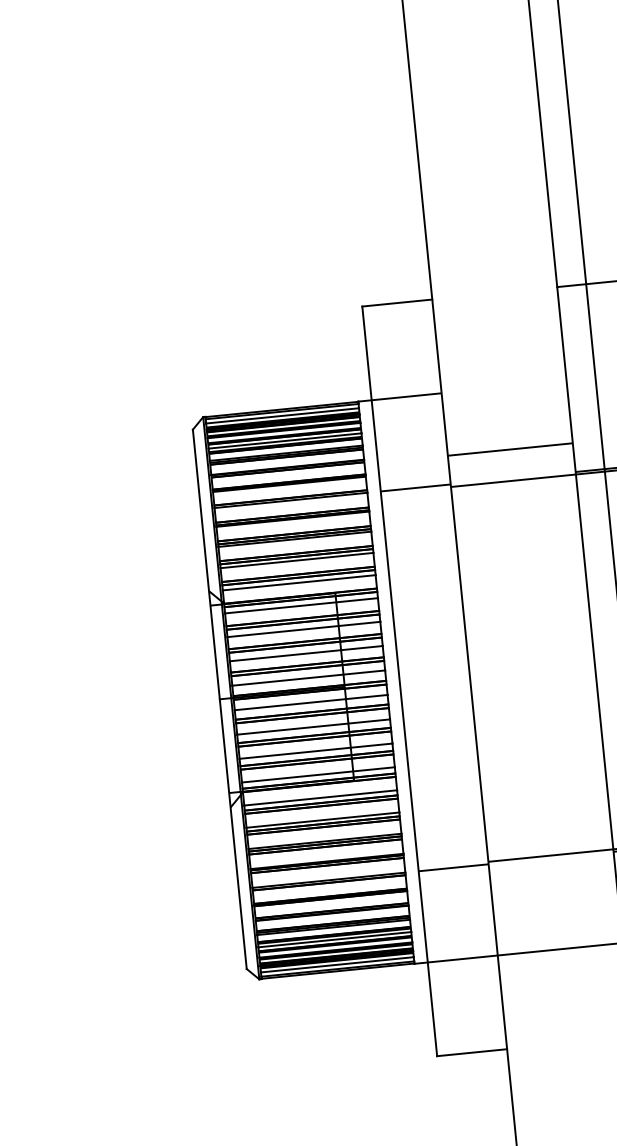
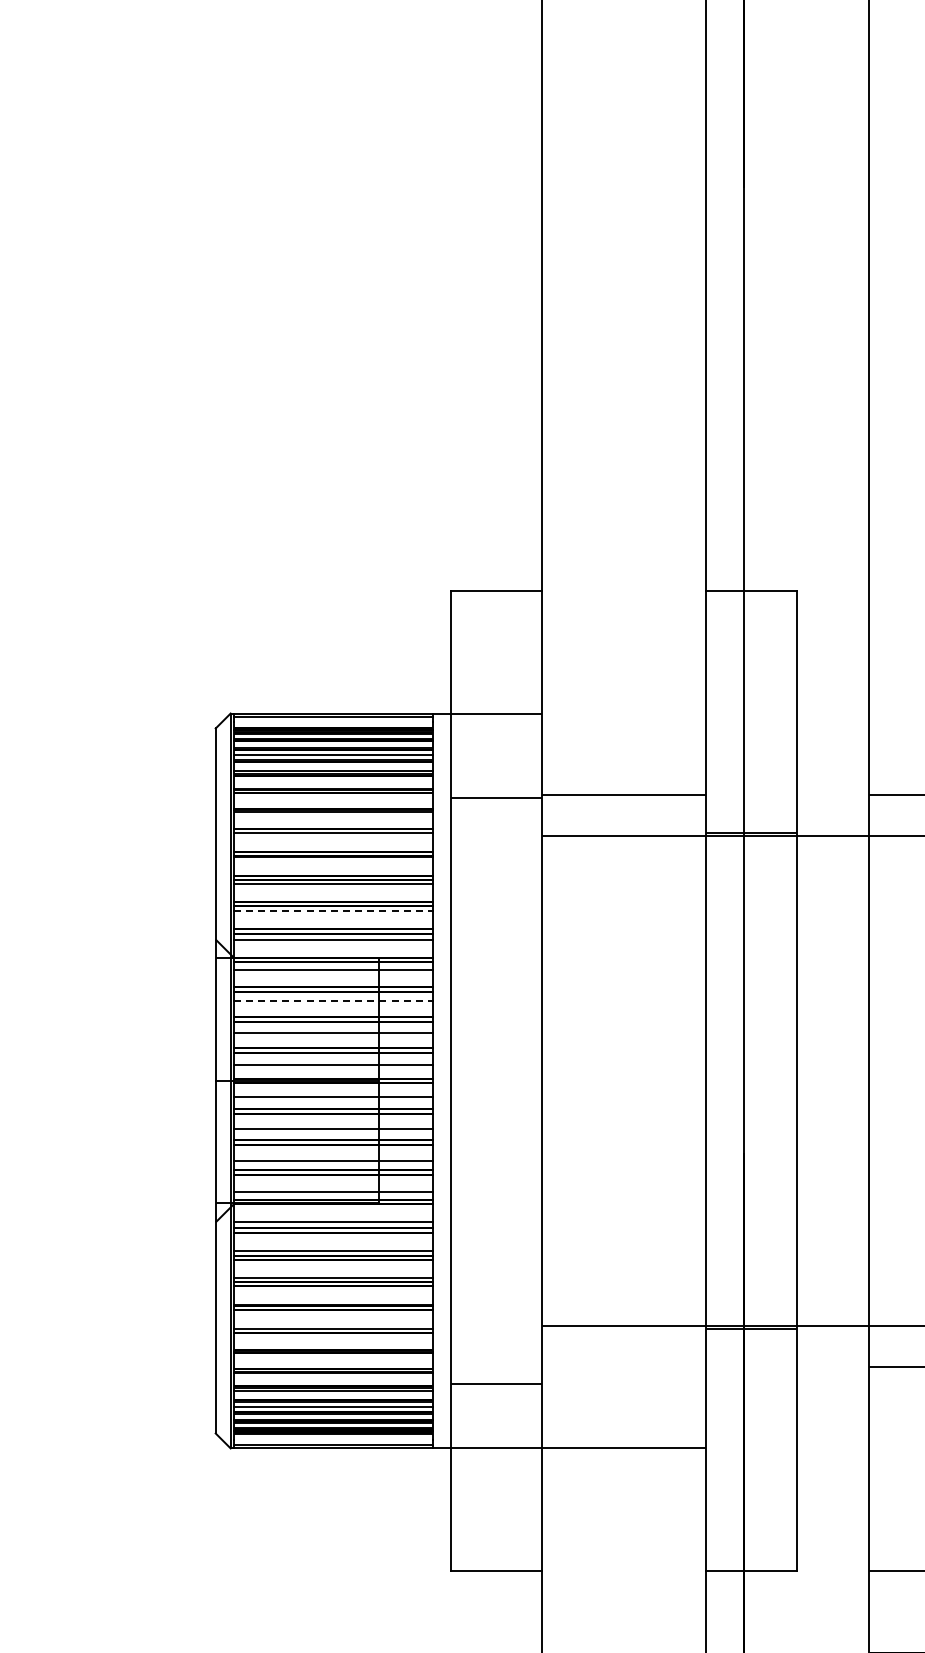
line: (282, 416) -> (333, 722), removed
line: (415, 487) -> (496, 797), moved
line: (296, 560) -> (333, 911), solid -> dashed
line: (303, 629) -> (333, 1001), solid -> dashed
line: (453, 868) -> (496, 1384), moved
line: (337, 964) -> (333, 1439), removed

